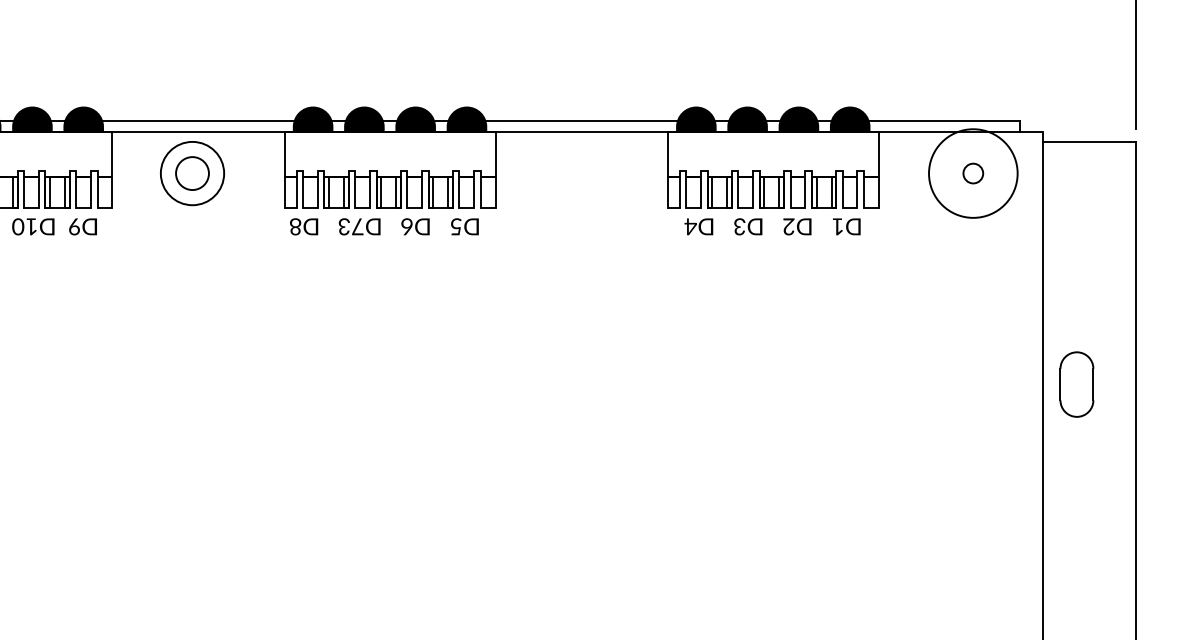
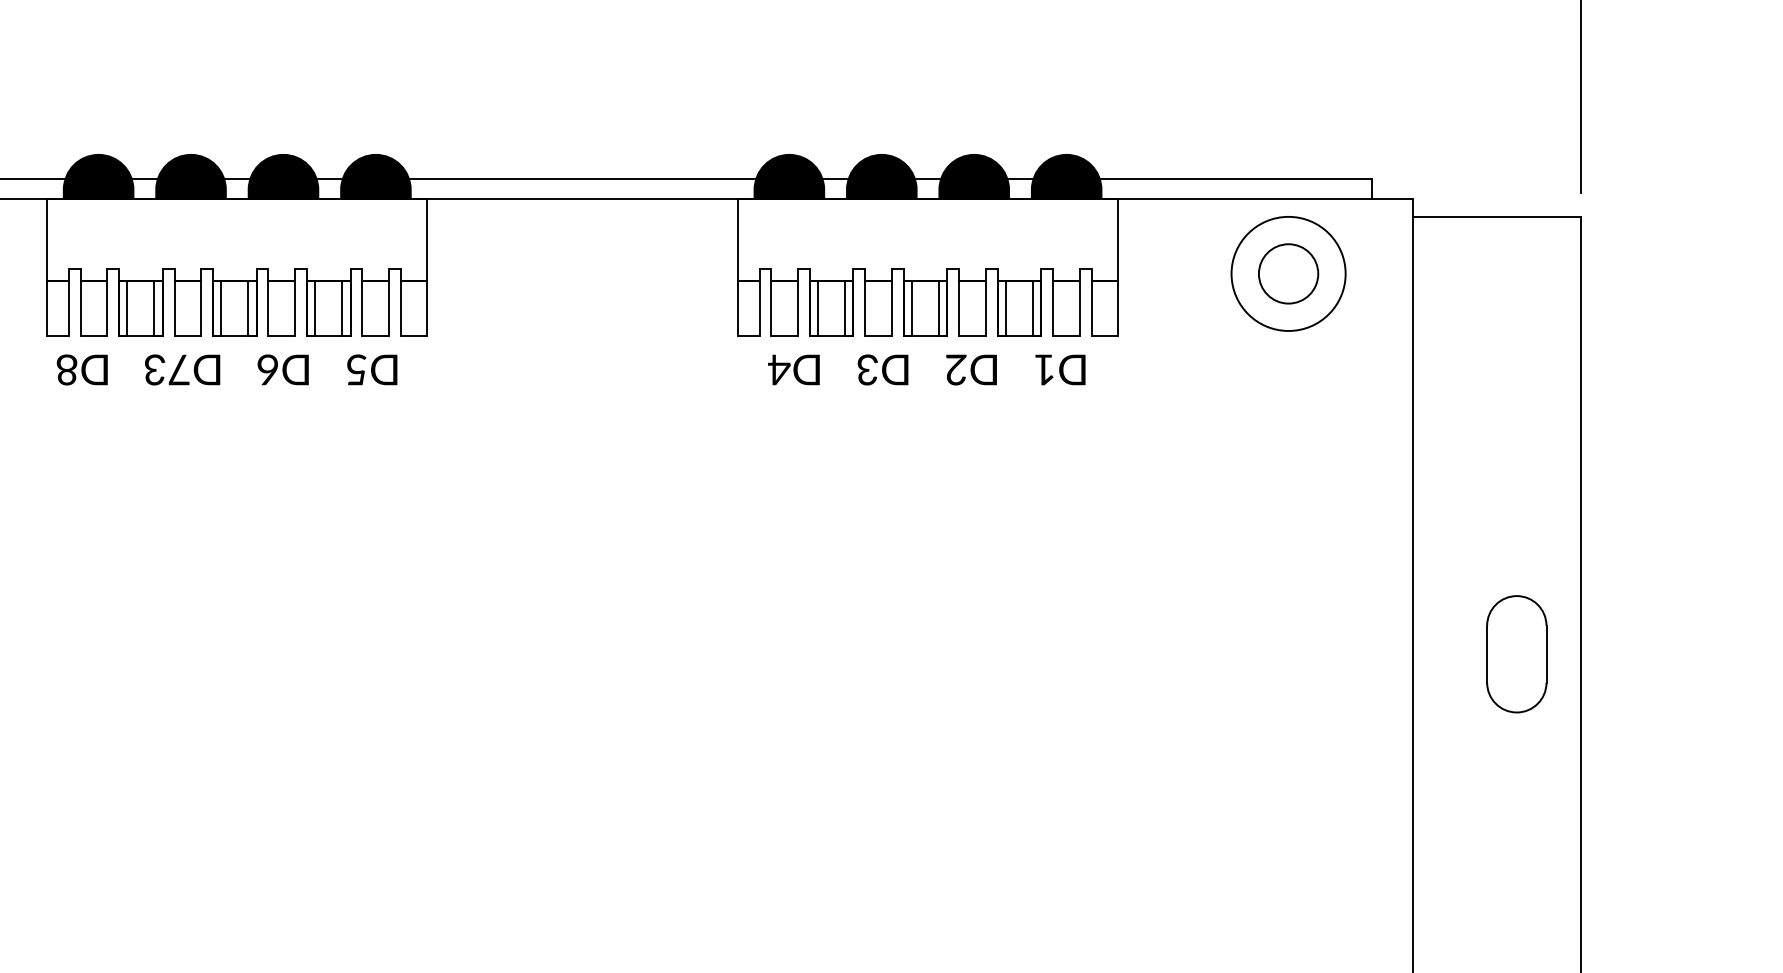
circle: (972, 173) -> (1287, 273), size x0.71
circle: (972, 173) -> (1287, 273), size x1.67
part: (1076, 384) -> (1516, 654), moved

